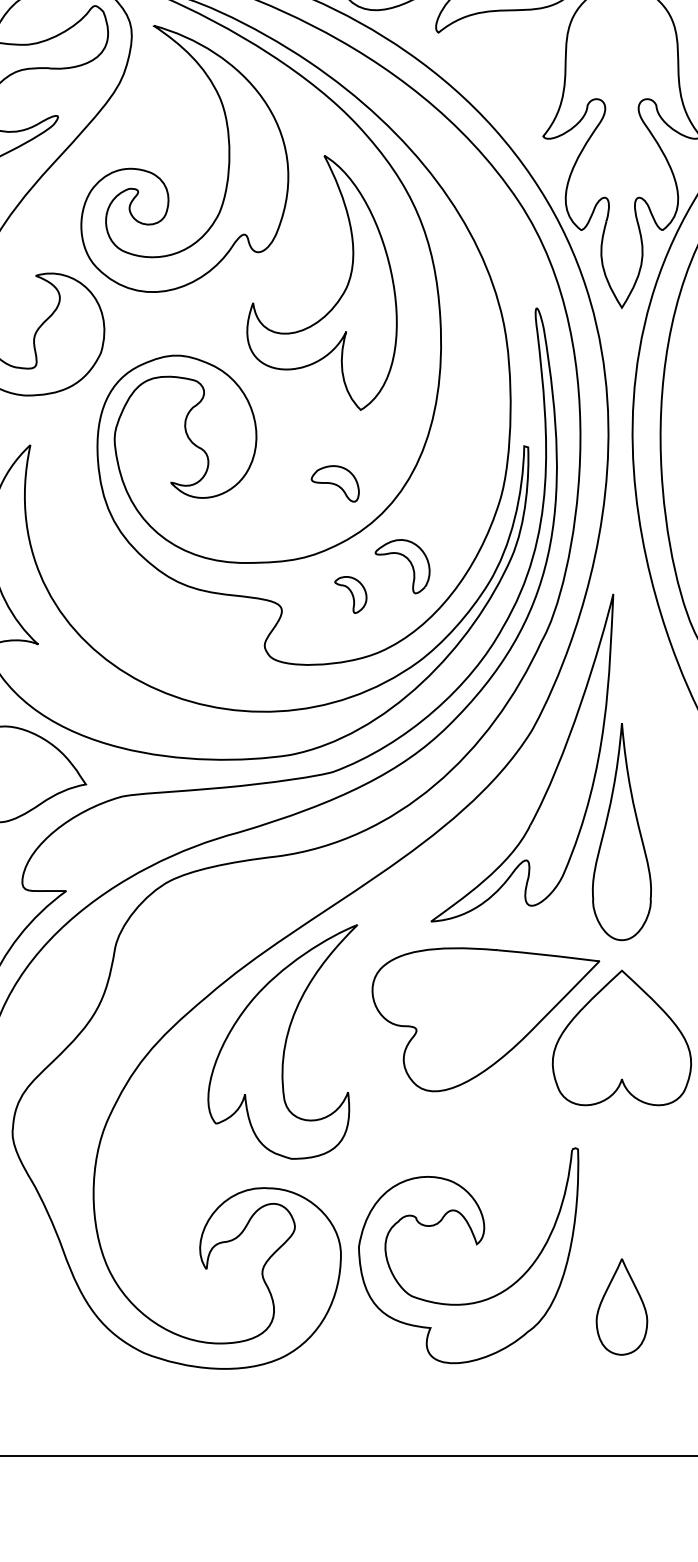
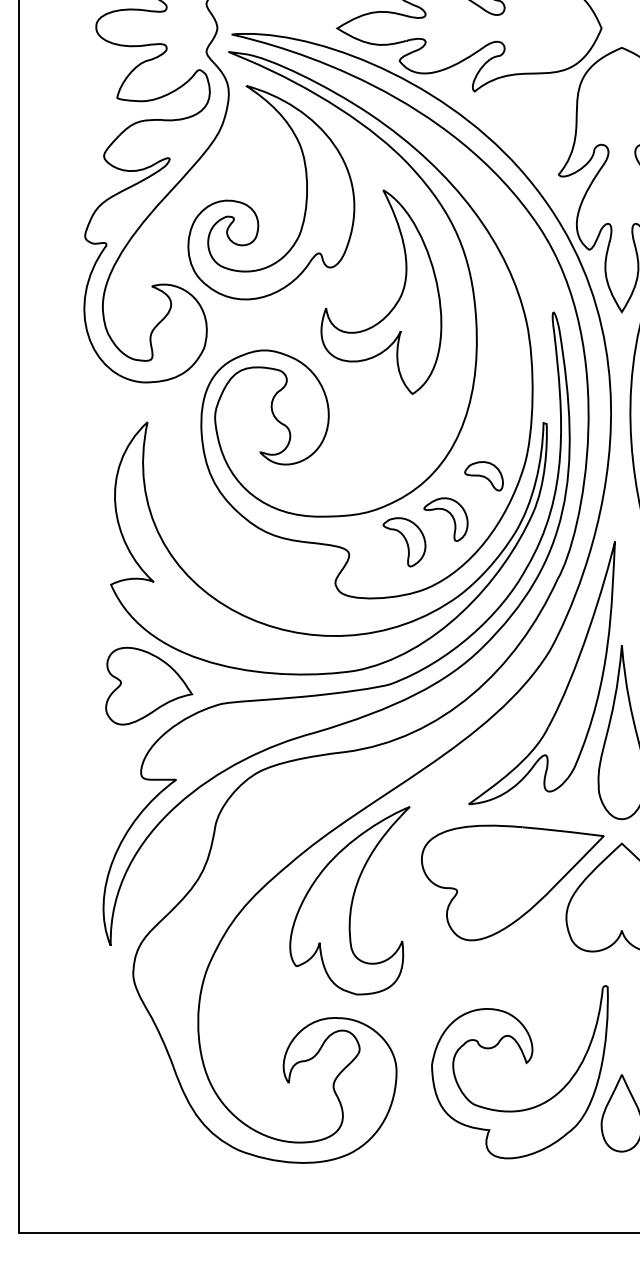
part: (334, 484) -> (483, 476), moved
part: (350, 595) -> (404, 542), size x1.67
part: (476, 1246) -> (526, 1064), moved

